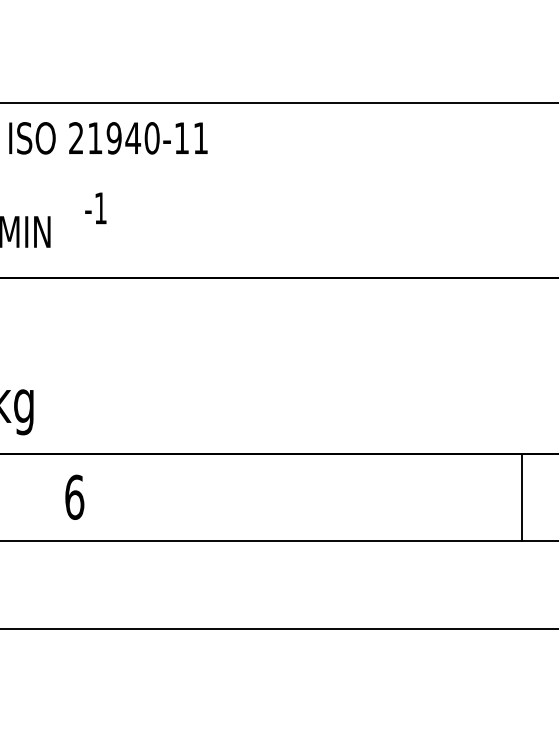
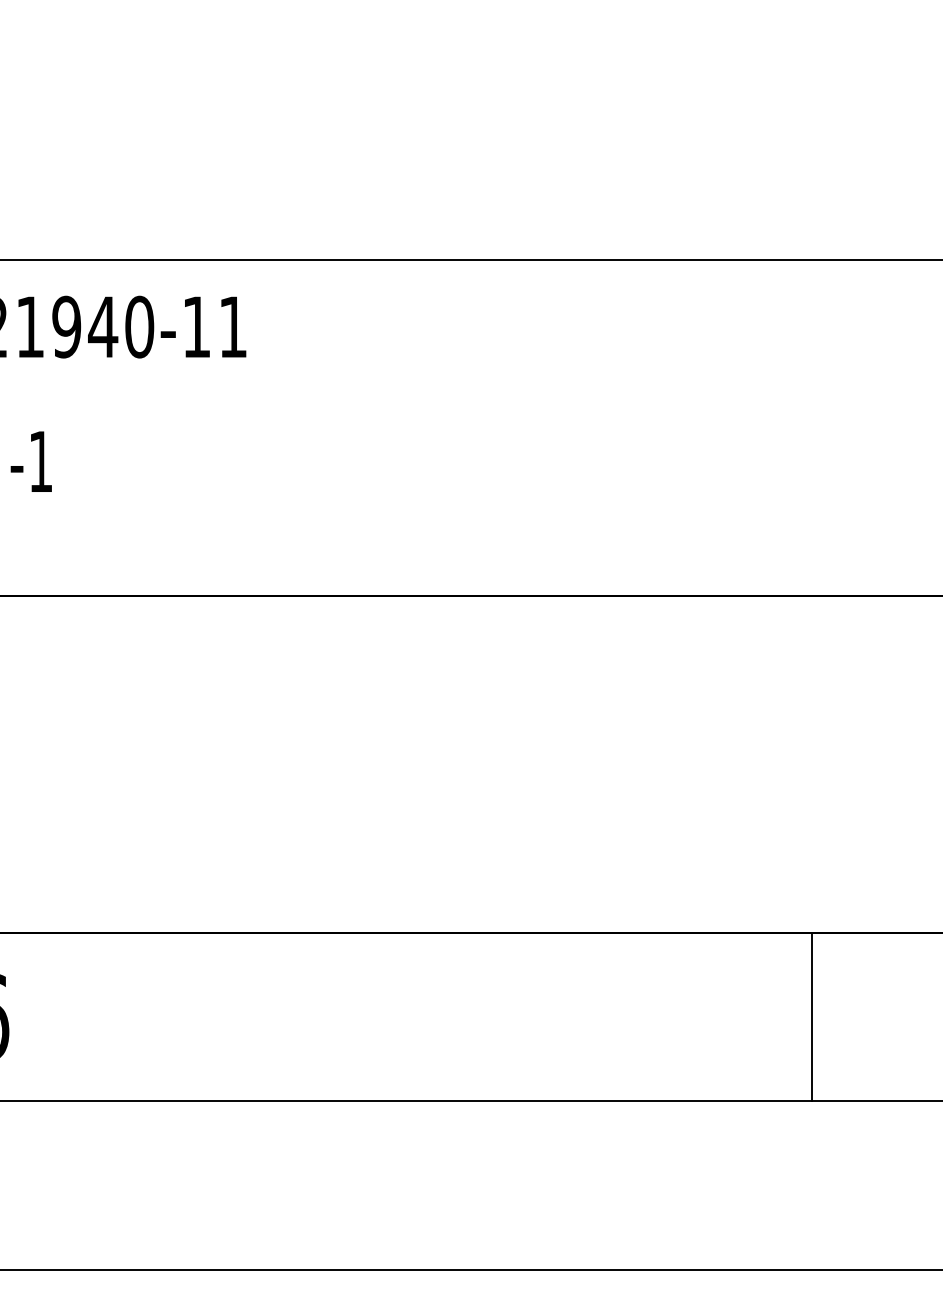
line: (521, 497) -> (810, 1017), moved

